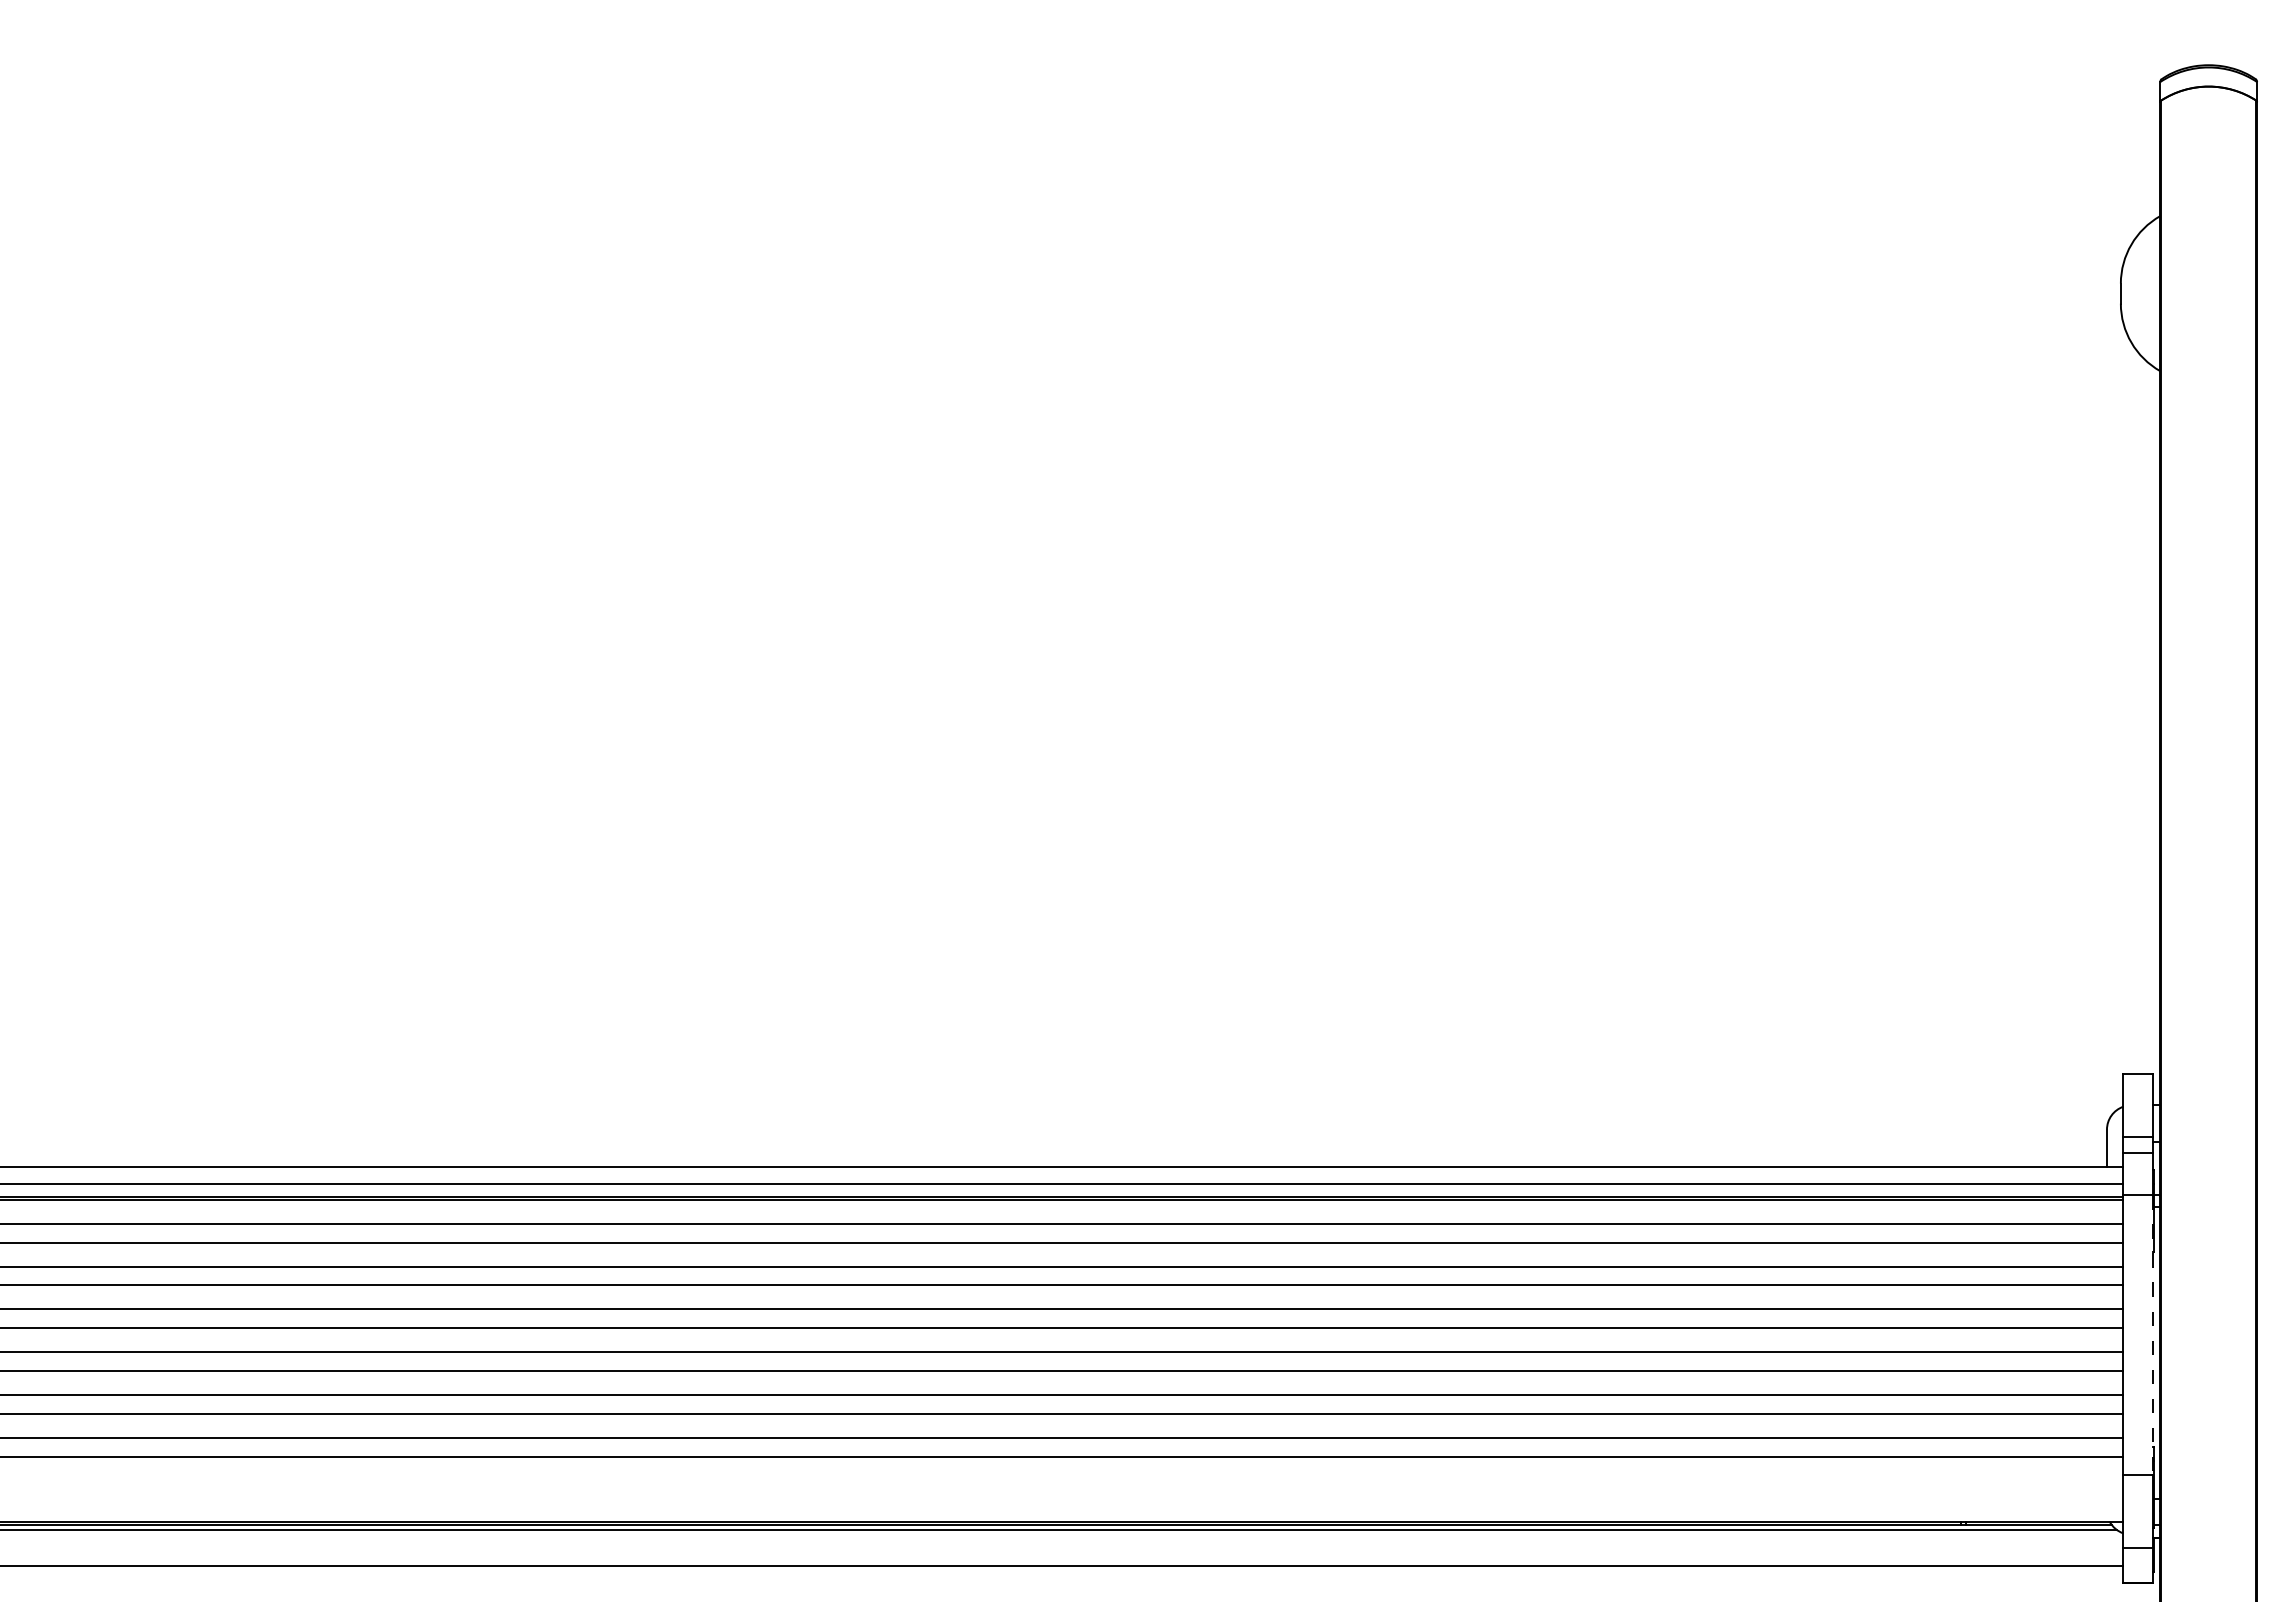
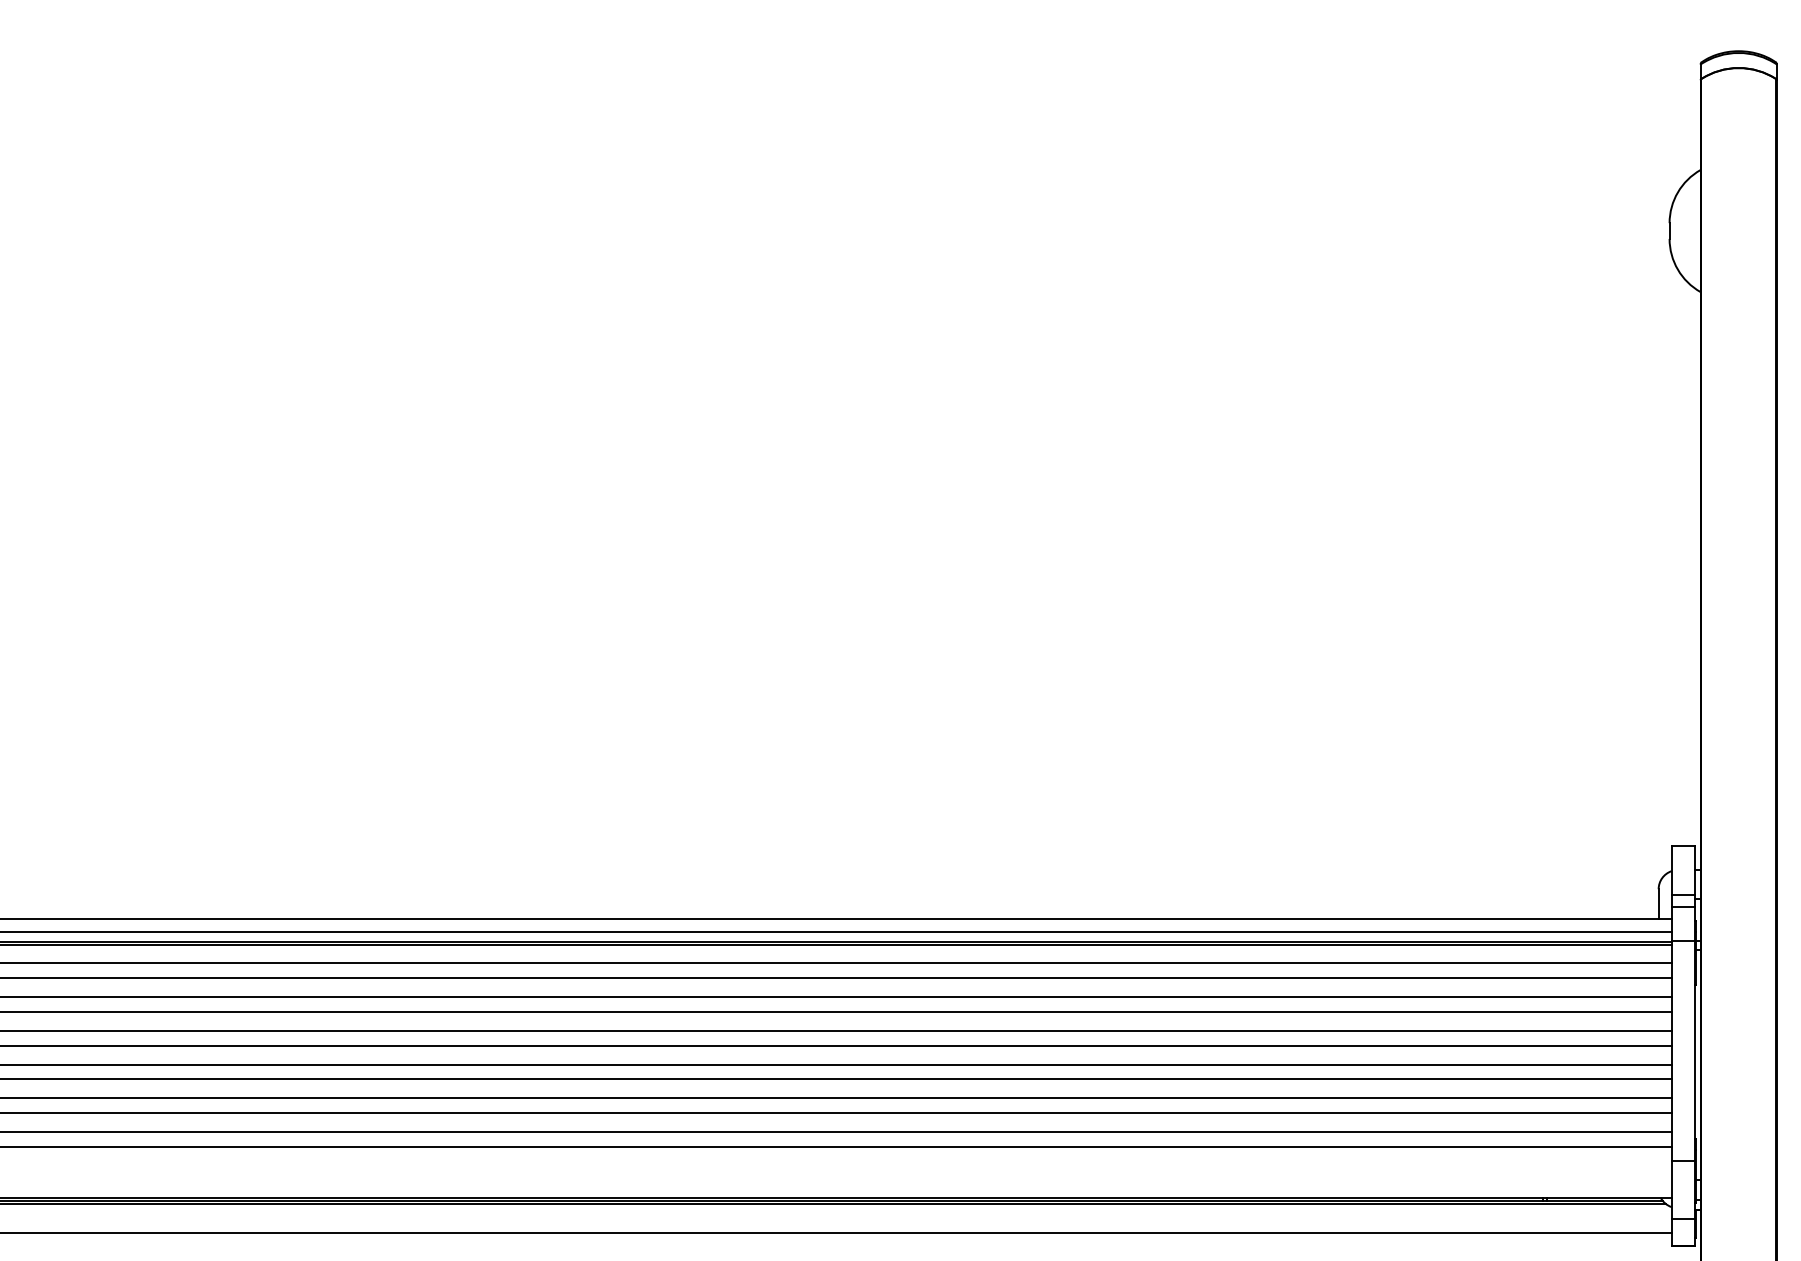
line: (2152, 1335) -> (1694, 1051), dashed -> solid

